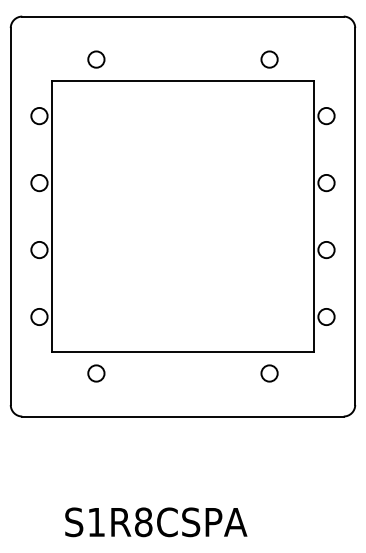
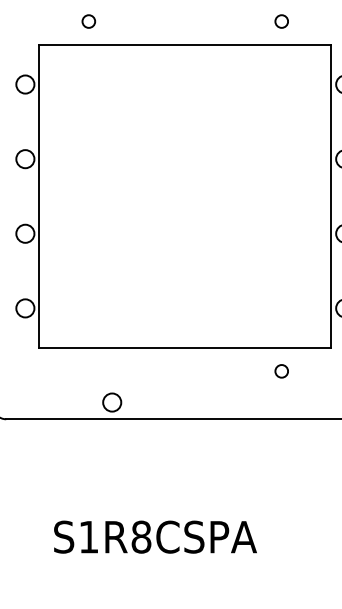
circle: (96, 59) -> (88, 21), size x0.7
circle: (269, 59) -> (281, 21), size x0.7
circle: (96, 373) -> (112, 402), moved
circle: (269, 373) -> (281, 371), size x0.7

